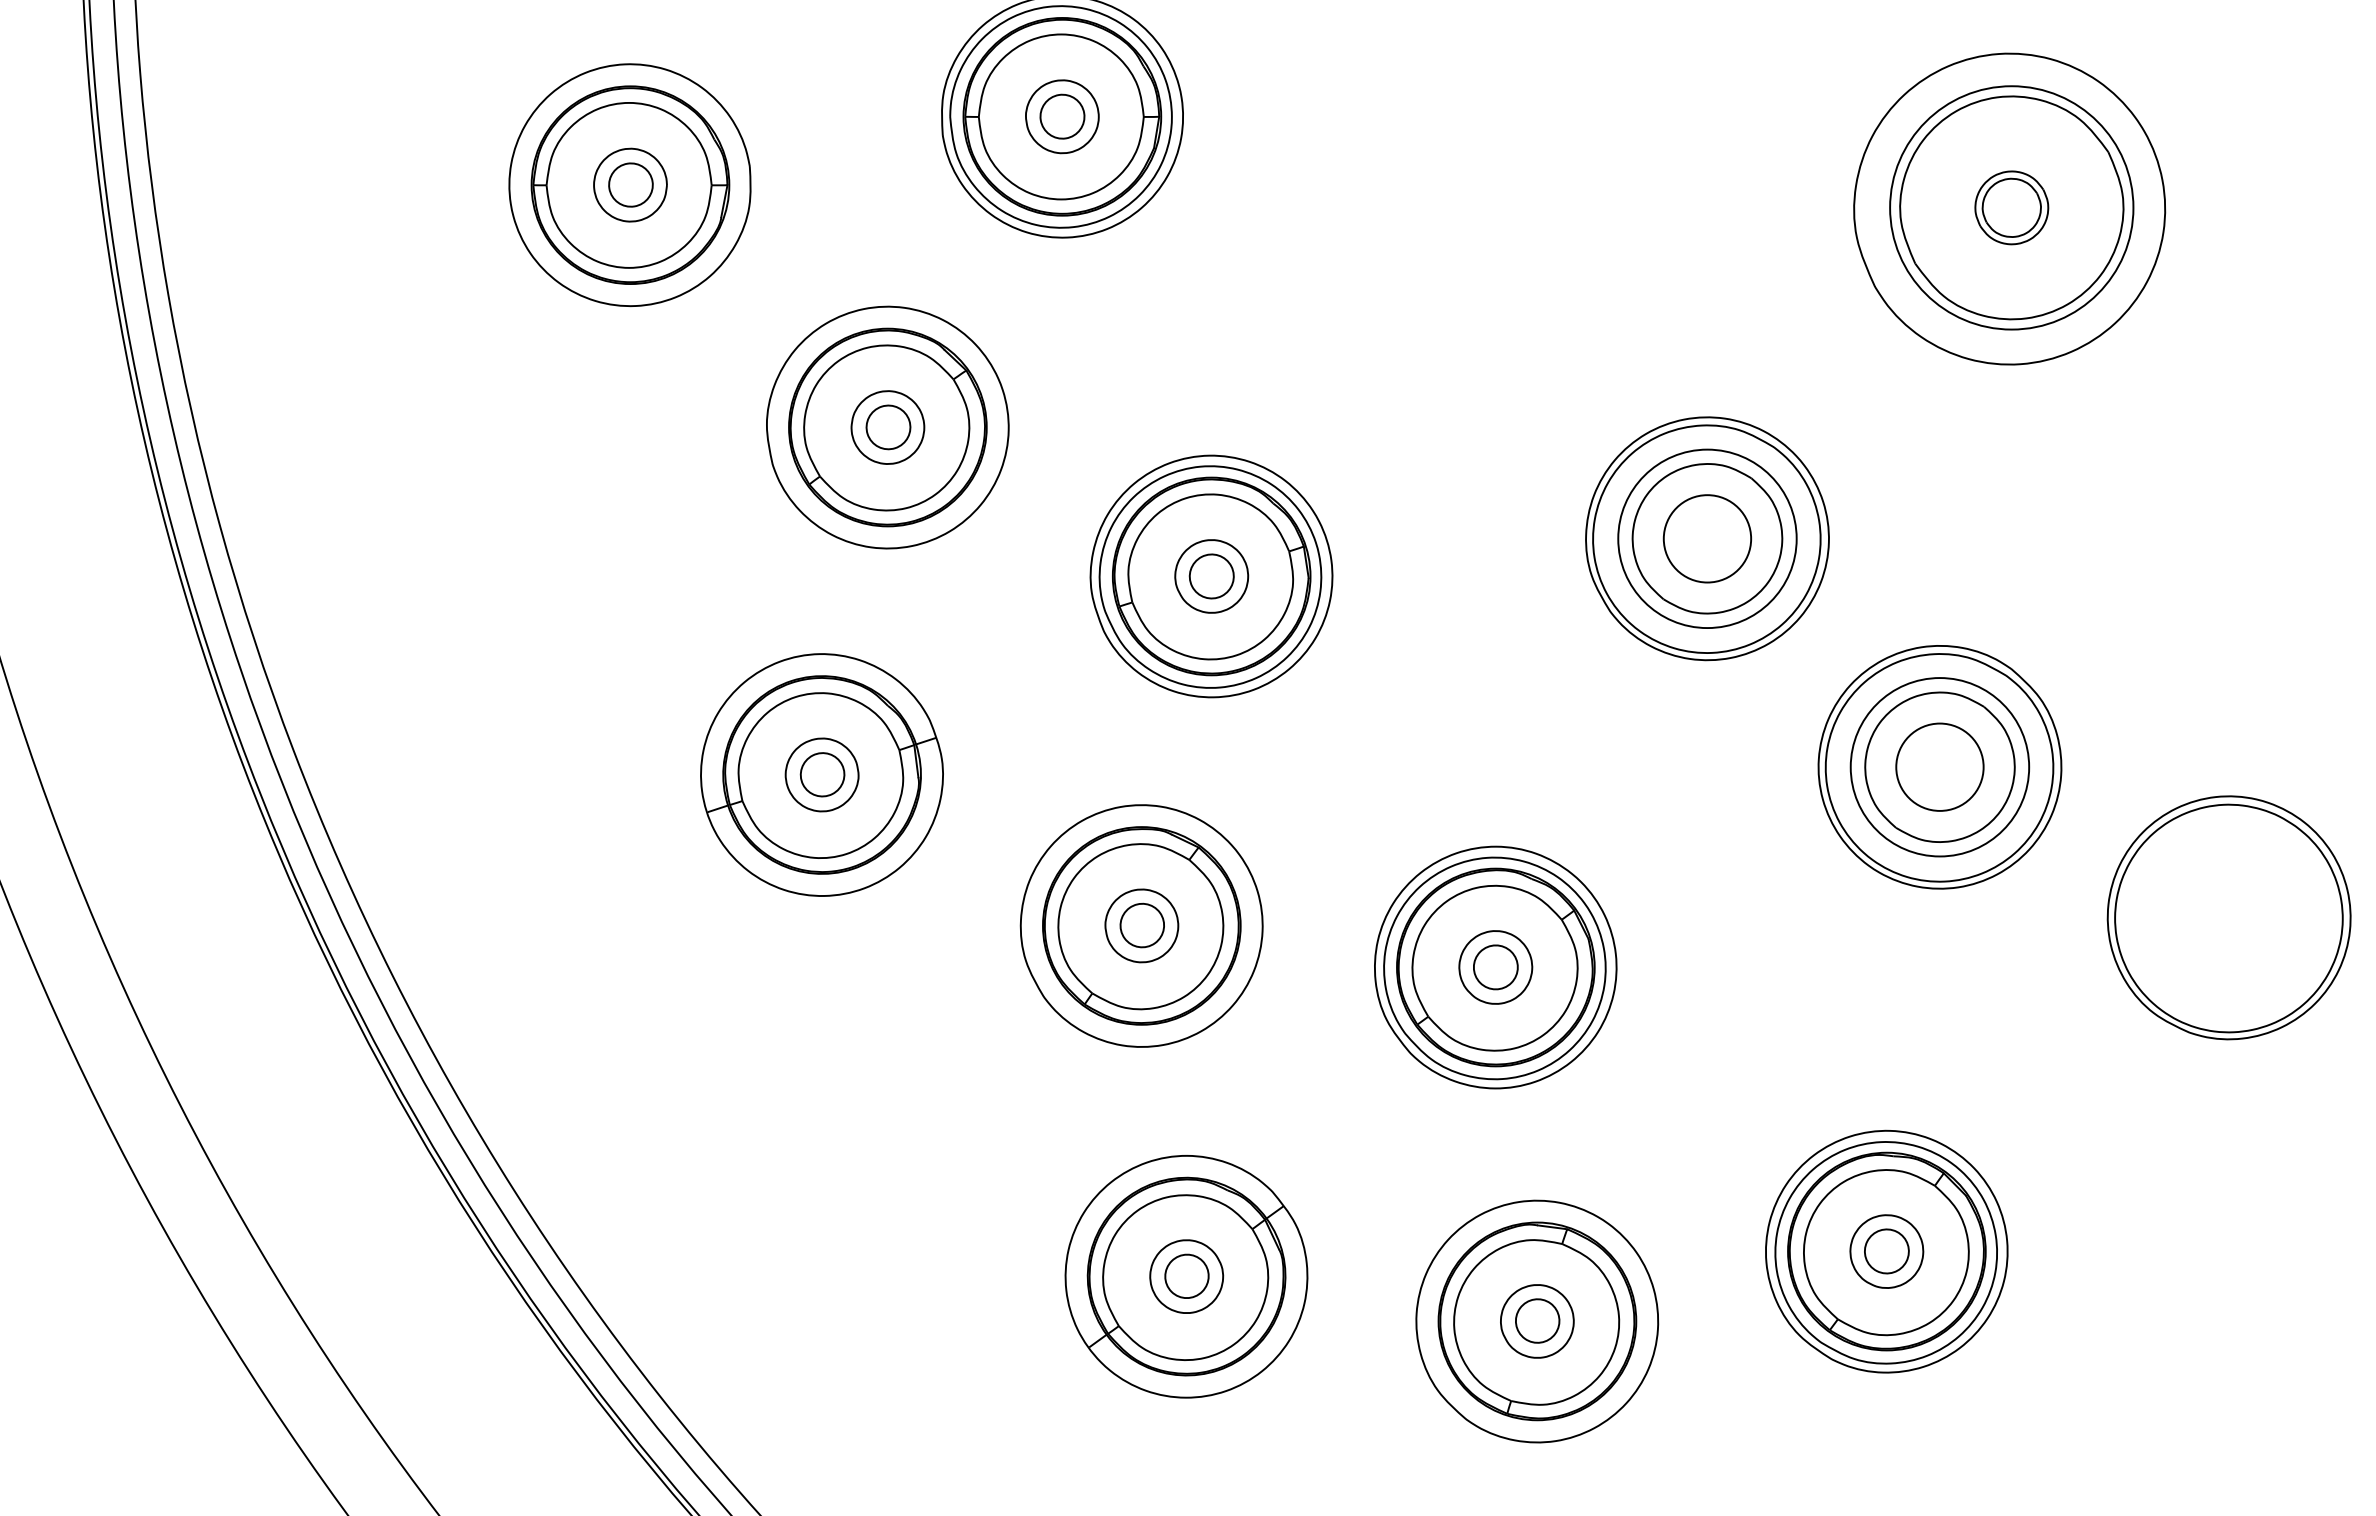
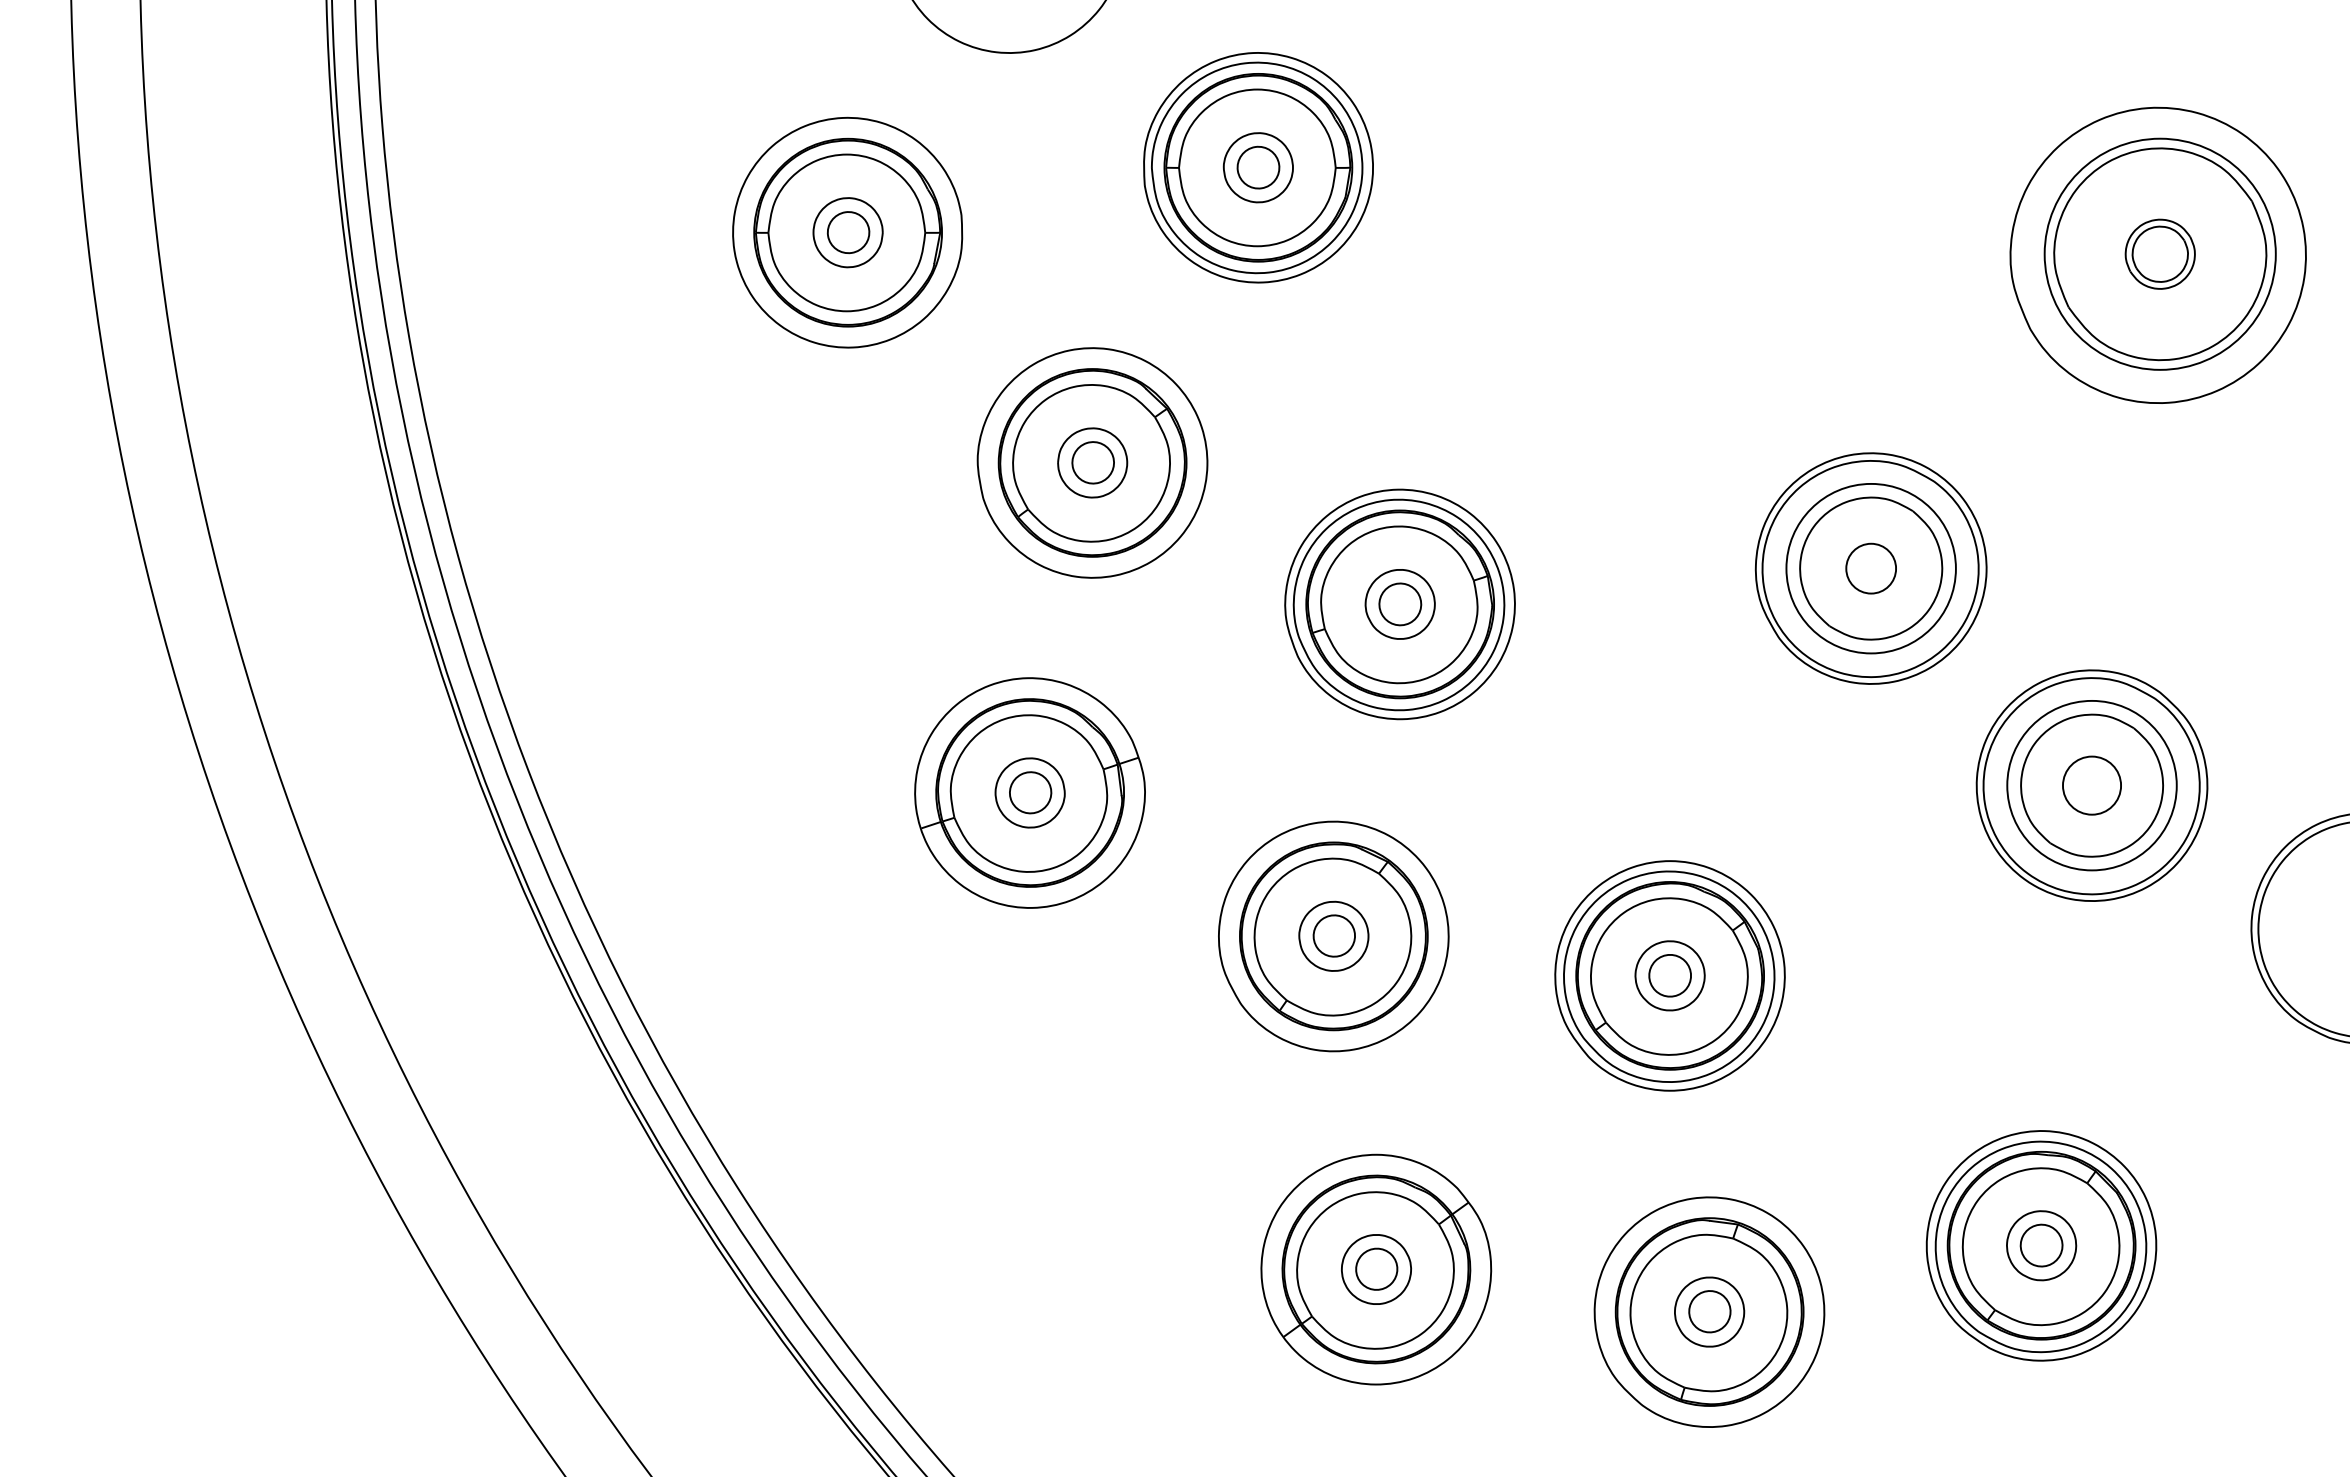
circle: (1706, 538) -> (1870, 568), size x0.6
circle: (1939, 767) -> (2091, 785), size x0.7

